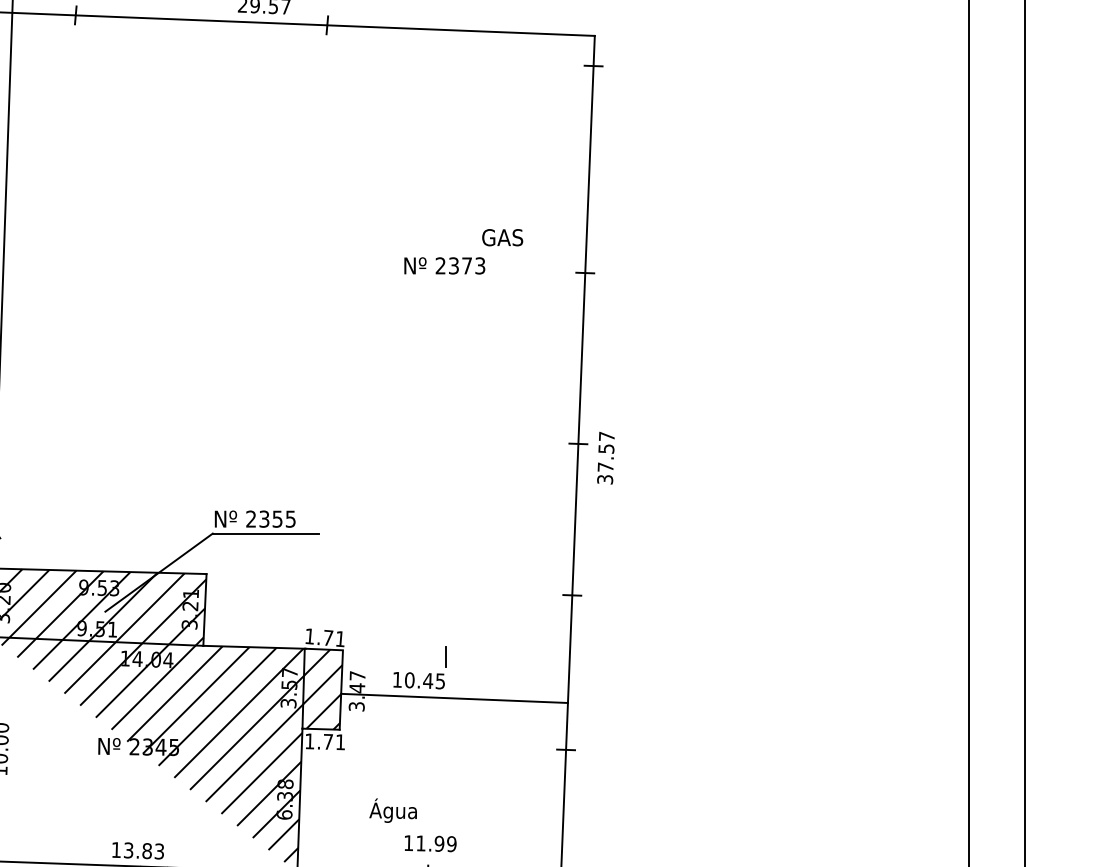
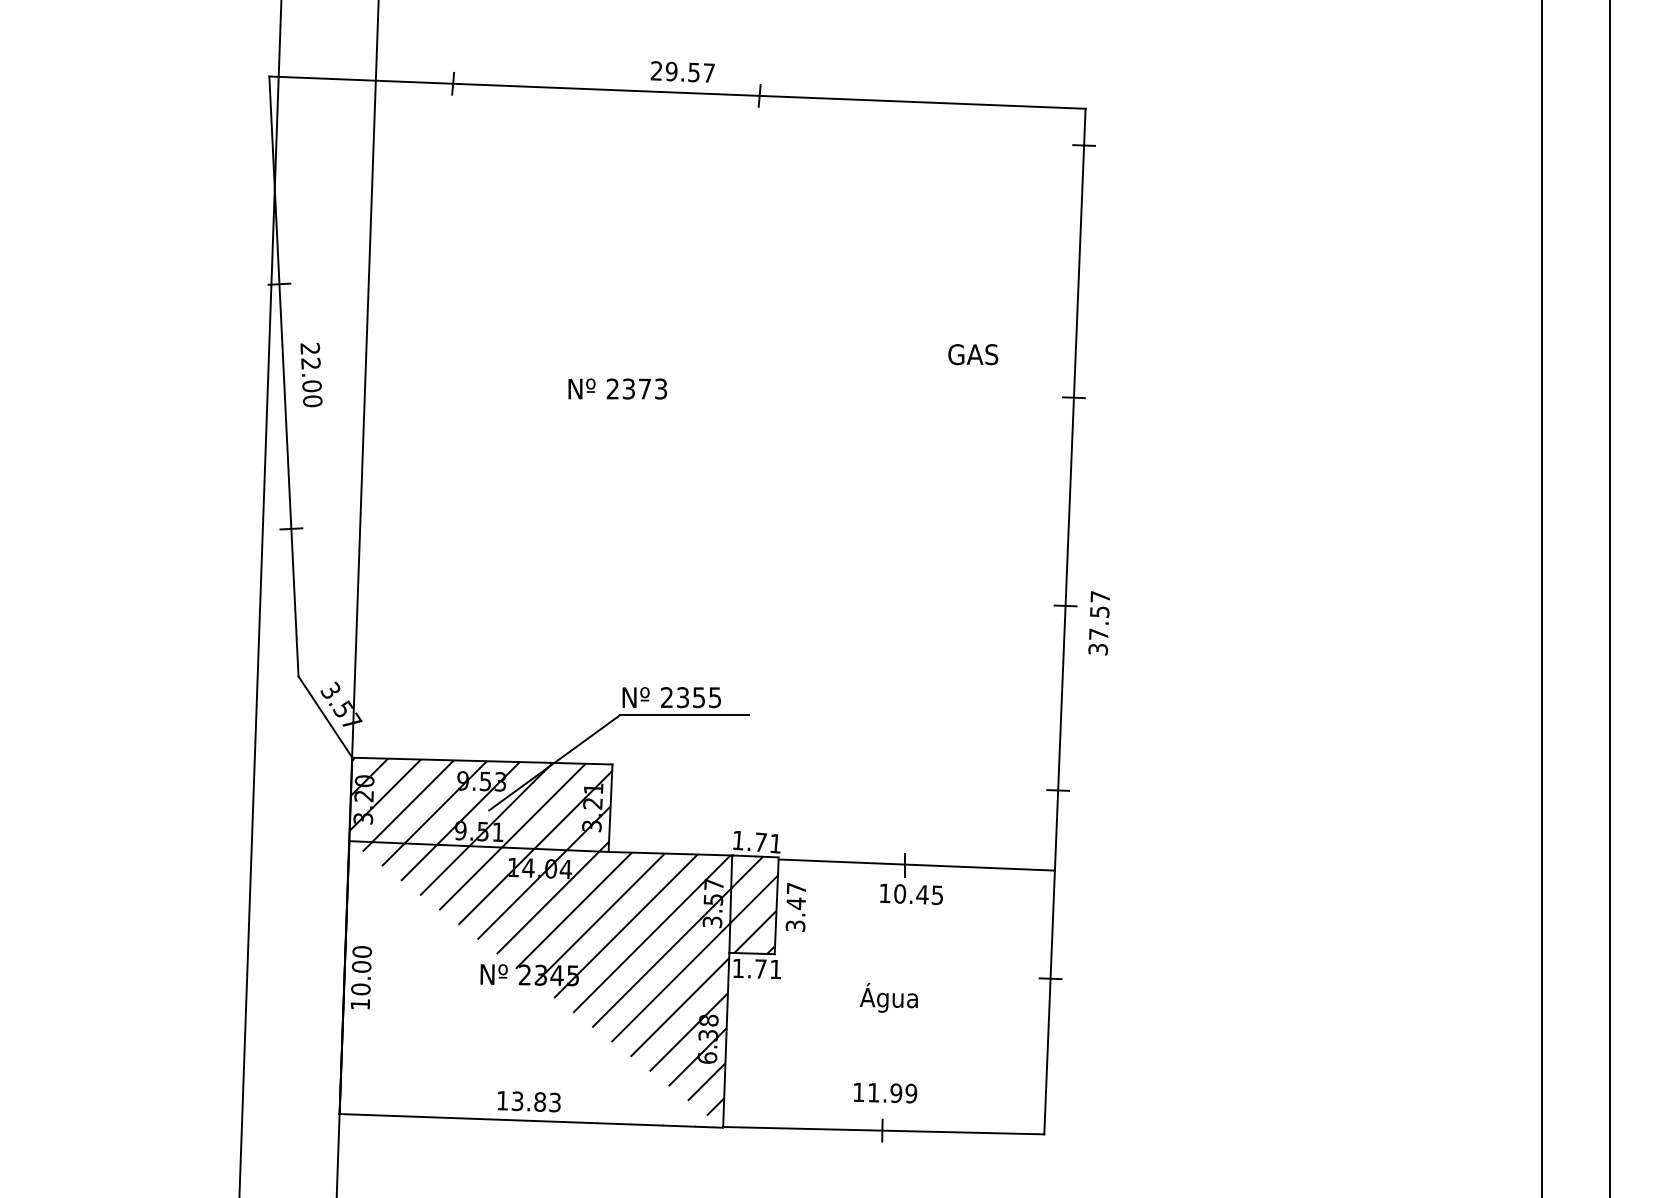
text: (444, 265) -> (617, 388), moved
text: (419, 680) -> (911, 894), moved
line: (454, 697) -> (916, 864), moved
text: (392, 810) -> (888, 997), moved

